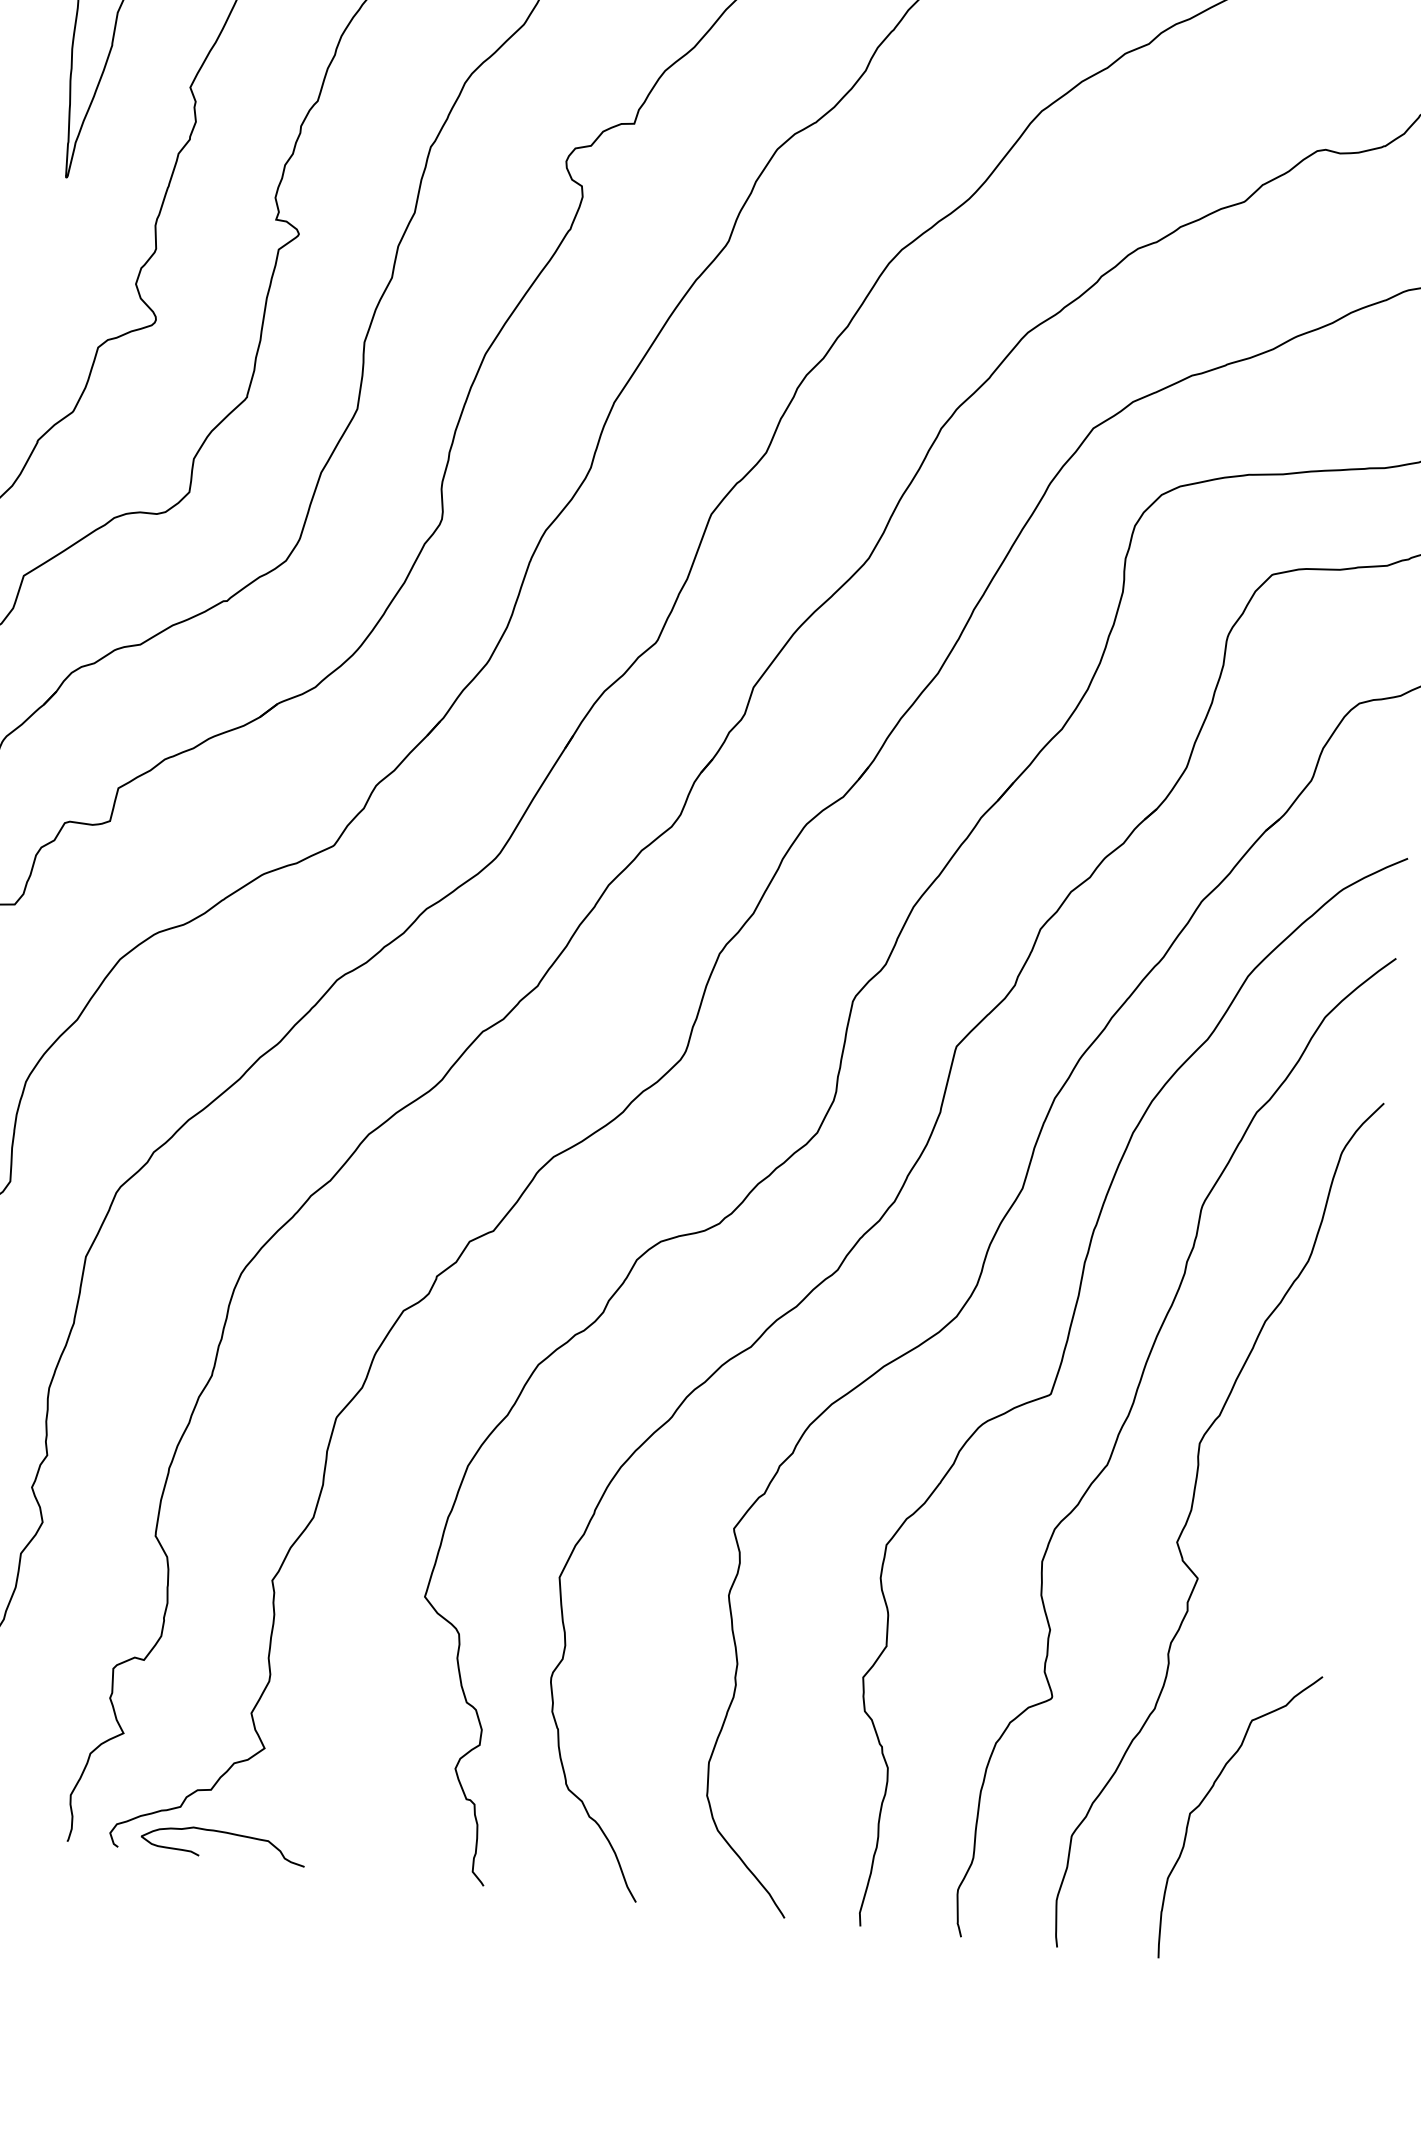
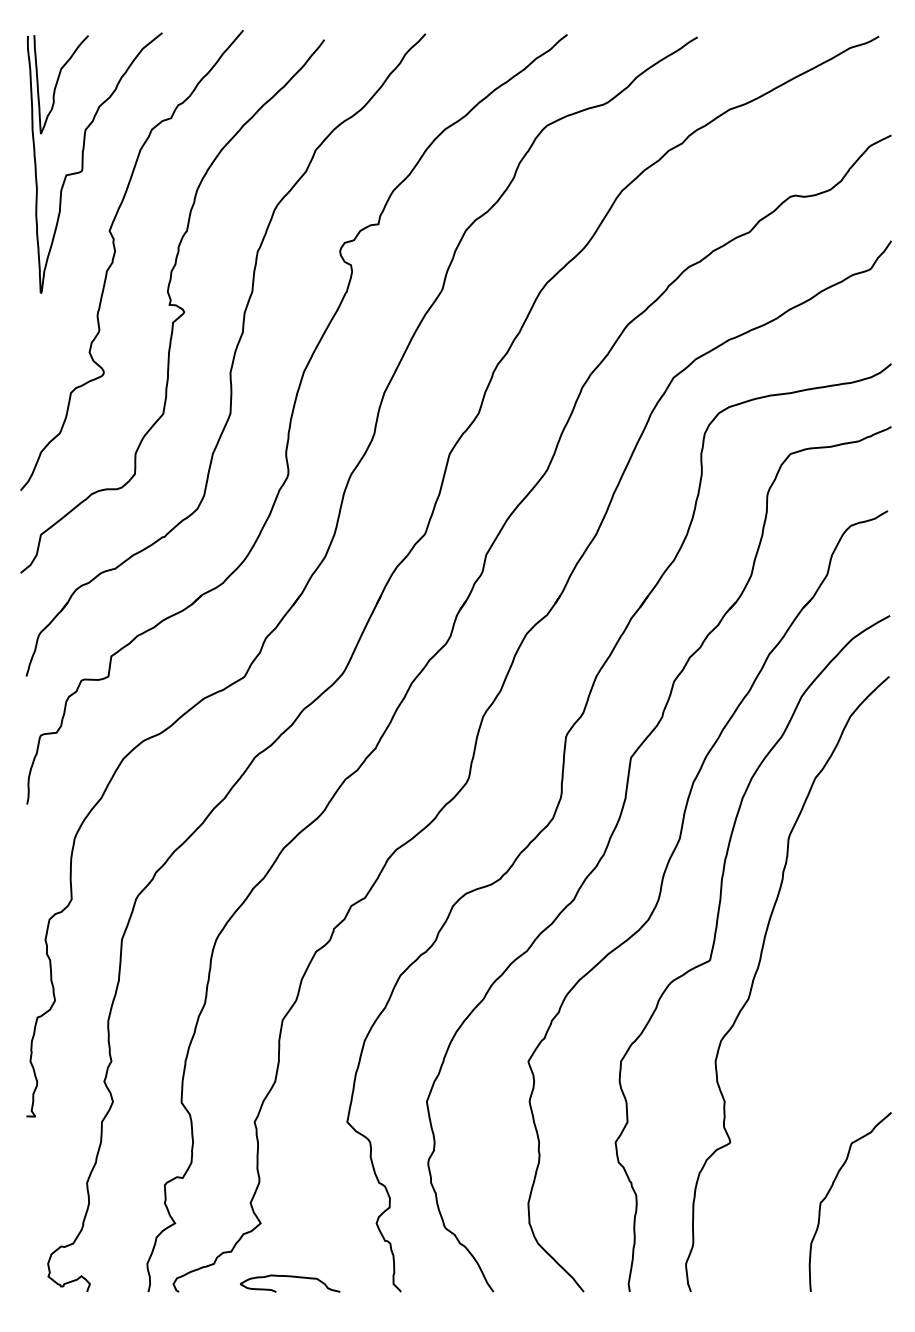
curve: (1192, 1512) -> (802, 1022), removed
curve: (225, 1834) -> (290, 1277), moved

